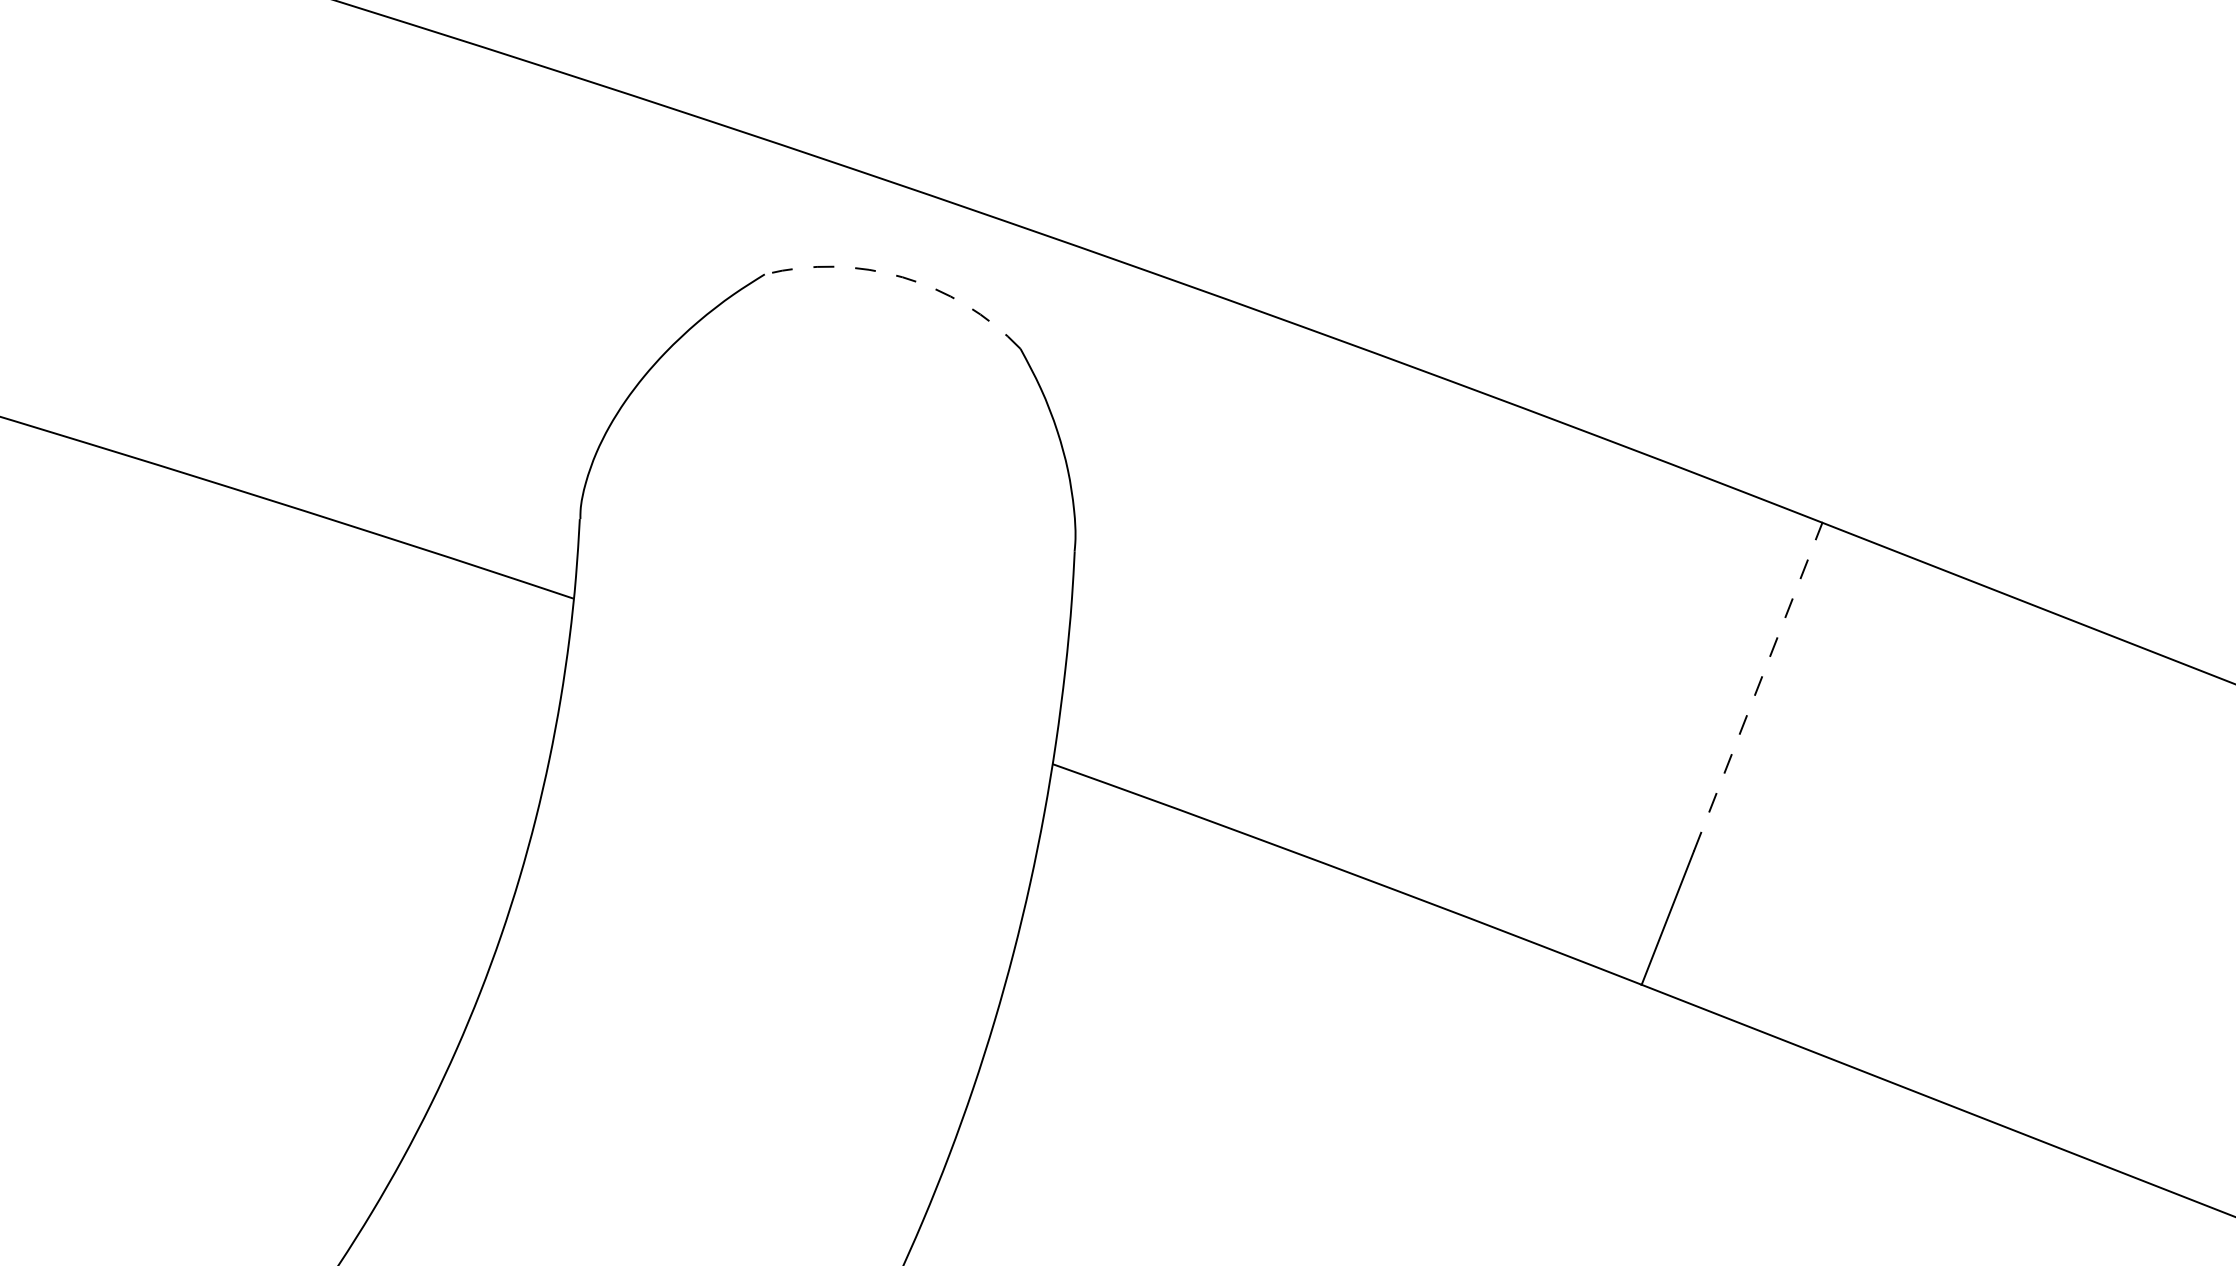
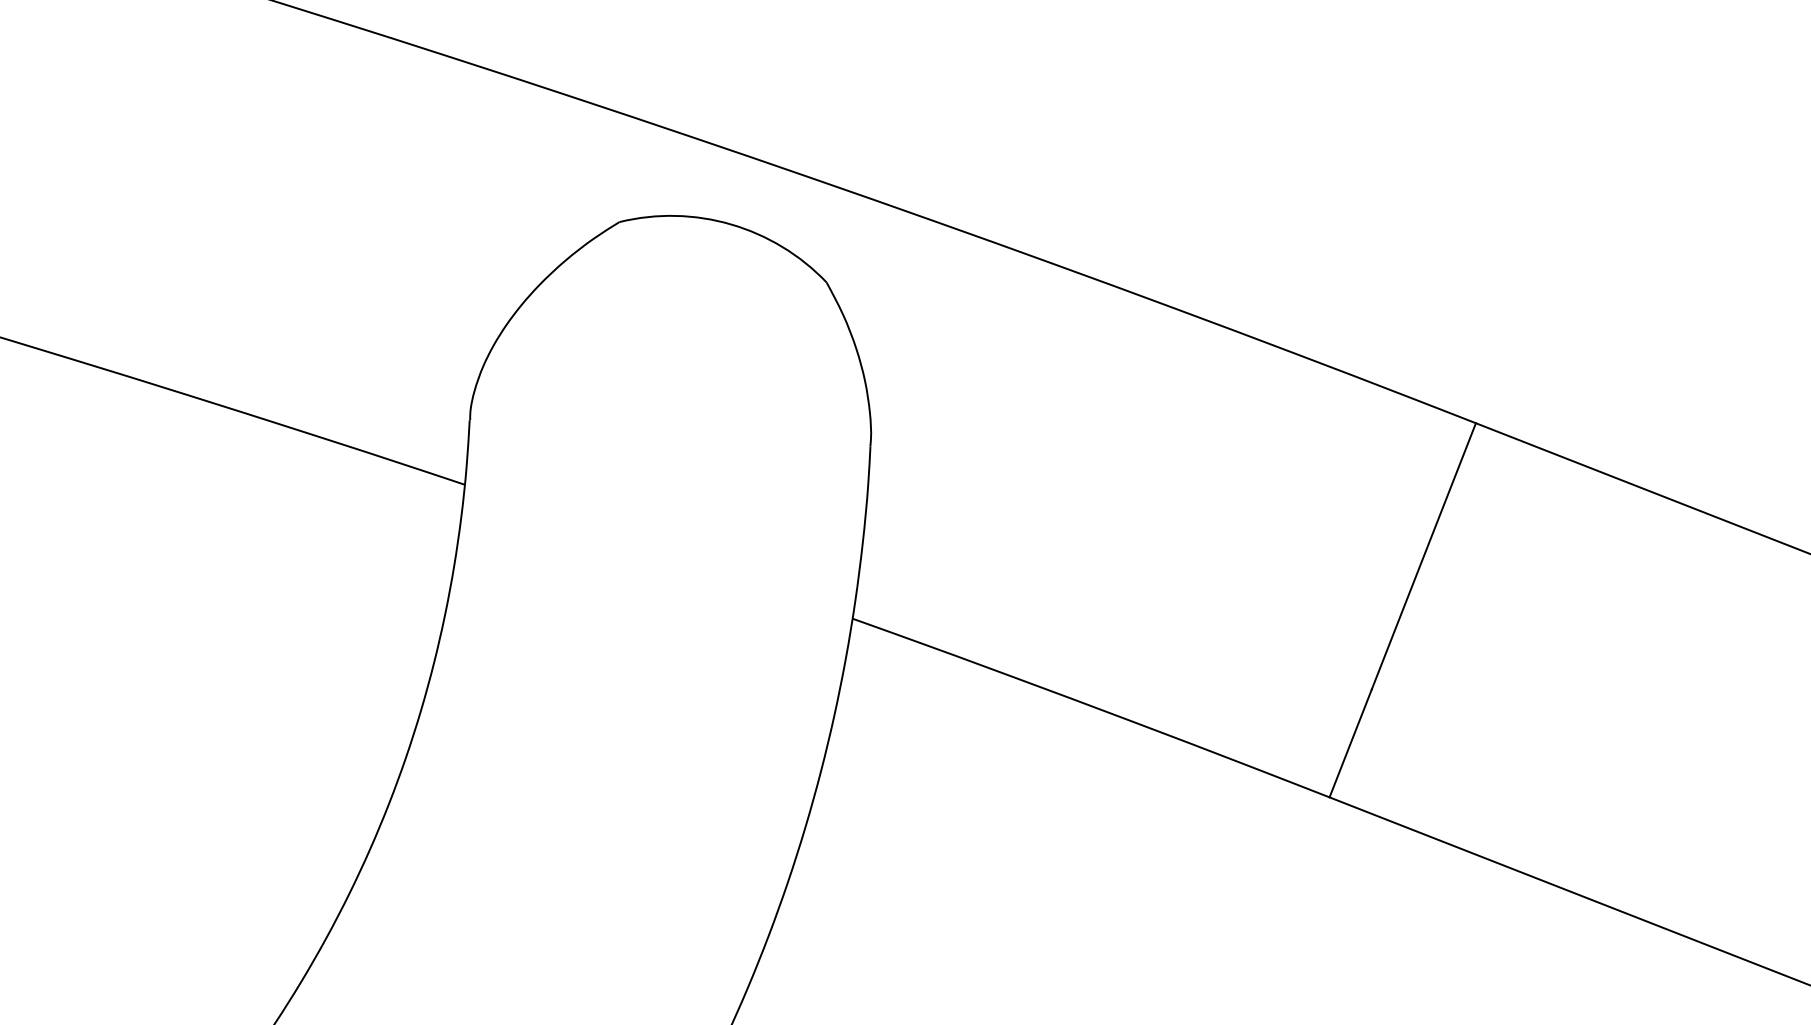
arc: (903, 277) -> (731, 224), dashed -> solid
line: (1757, 687) -> (1423, 556), dashed -> solid

